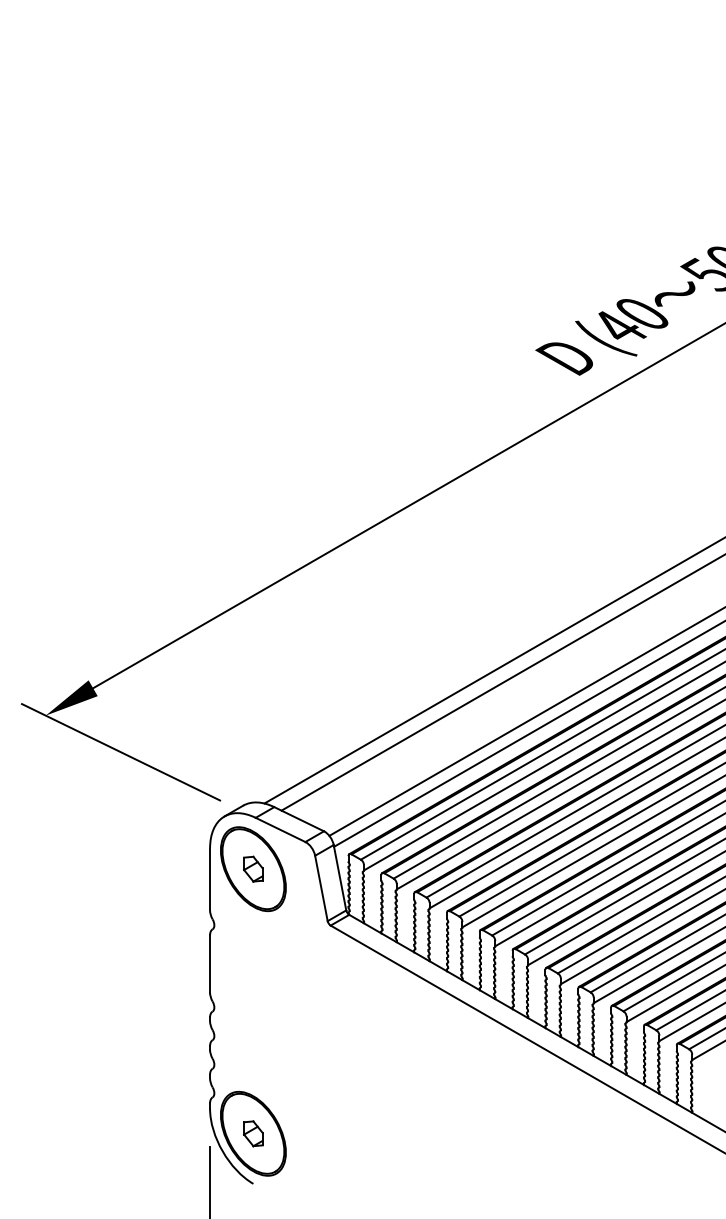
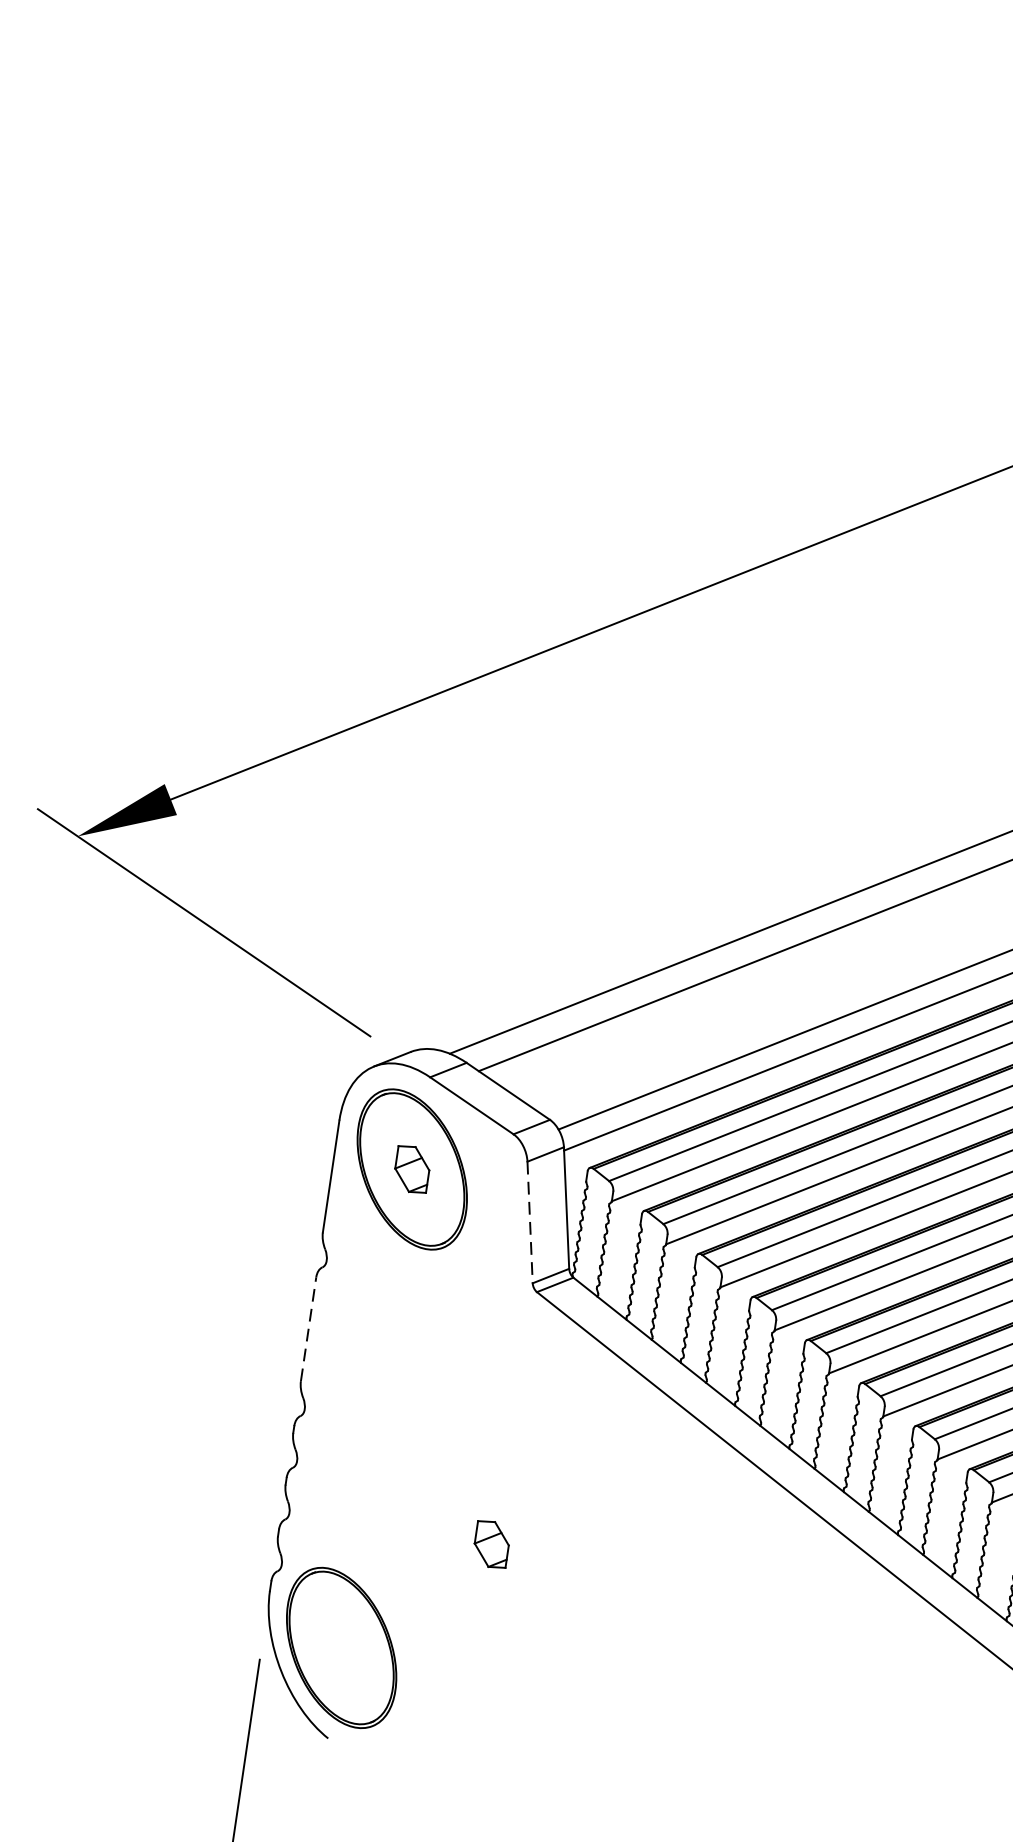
line: (321, 888) -> (530, 1222), solid -> dashed
line: (210, 963) -> (309, 1328), solid -> dashed
part: (253, 1133) -> (492, 1543), moved

